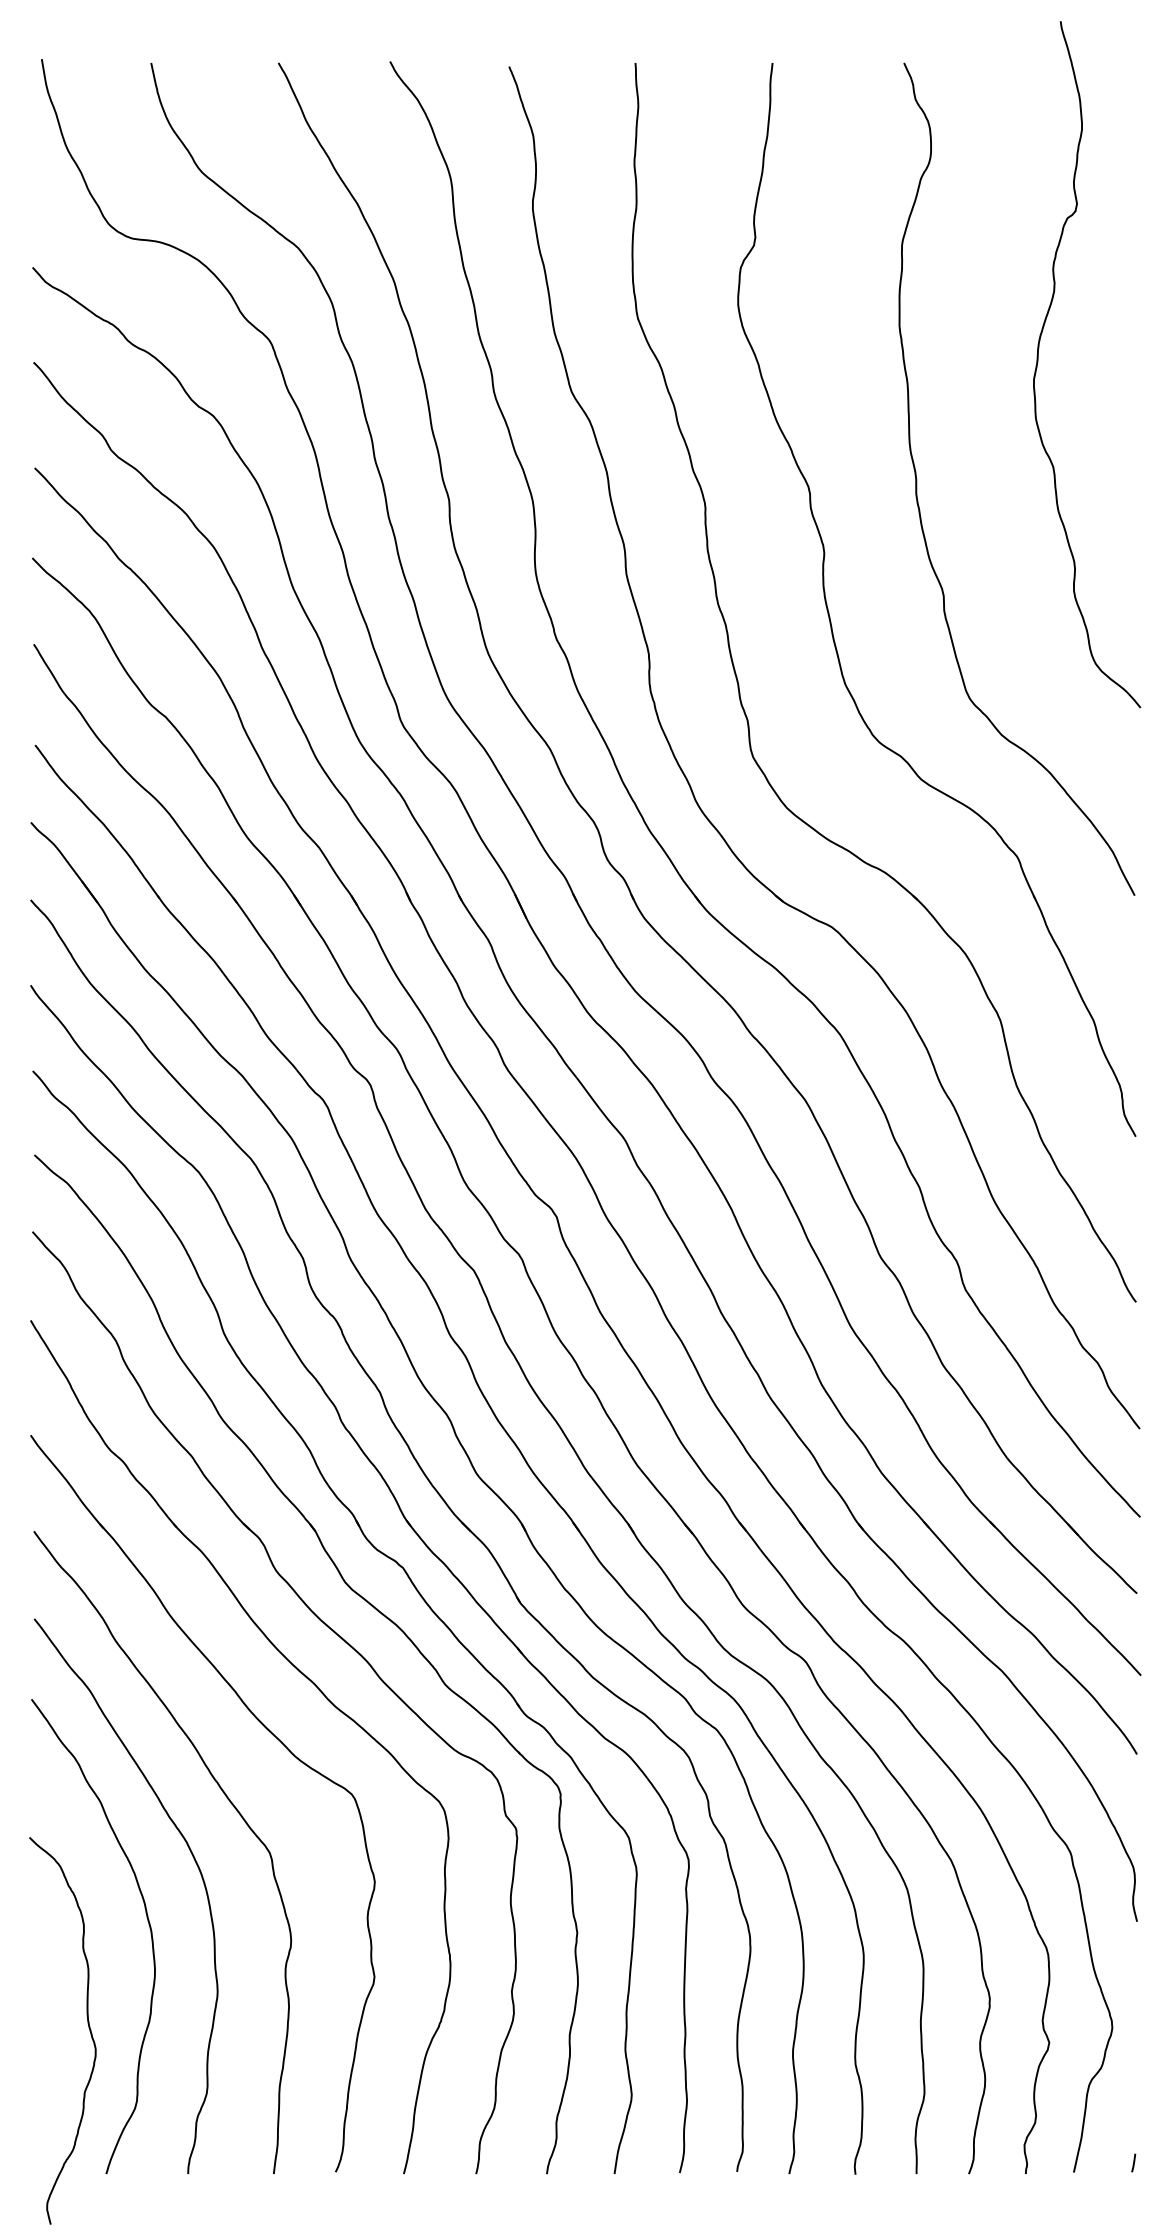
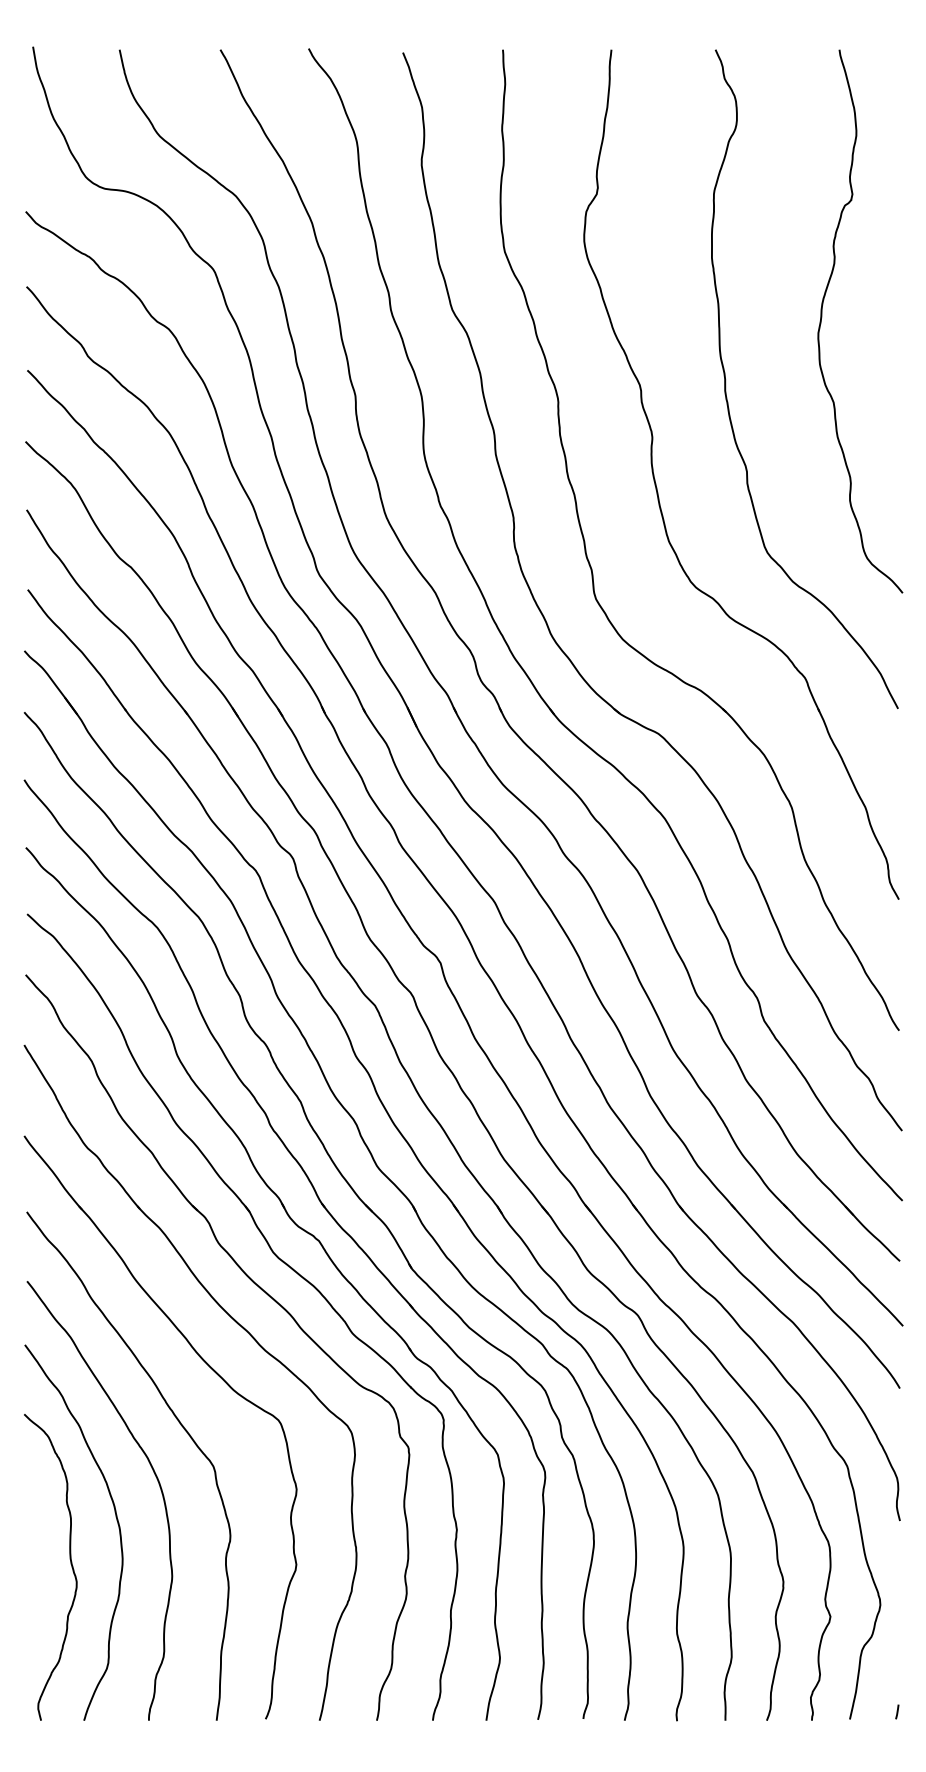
curve: (1039, 359) -> (822, 317), moved
curve: (87, 2027) -> (70, 1564), moved

